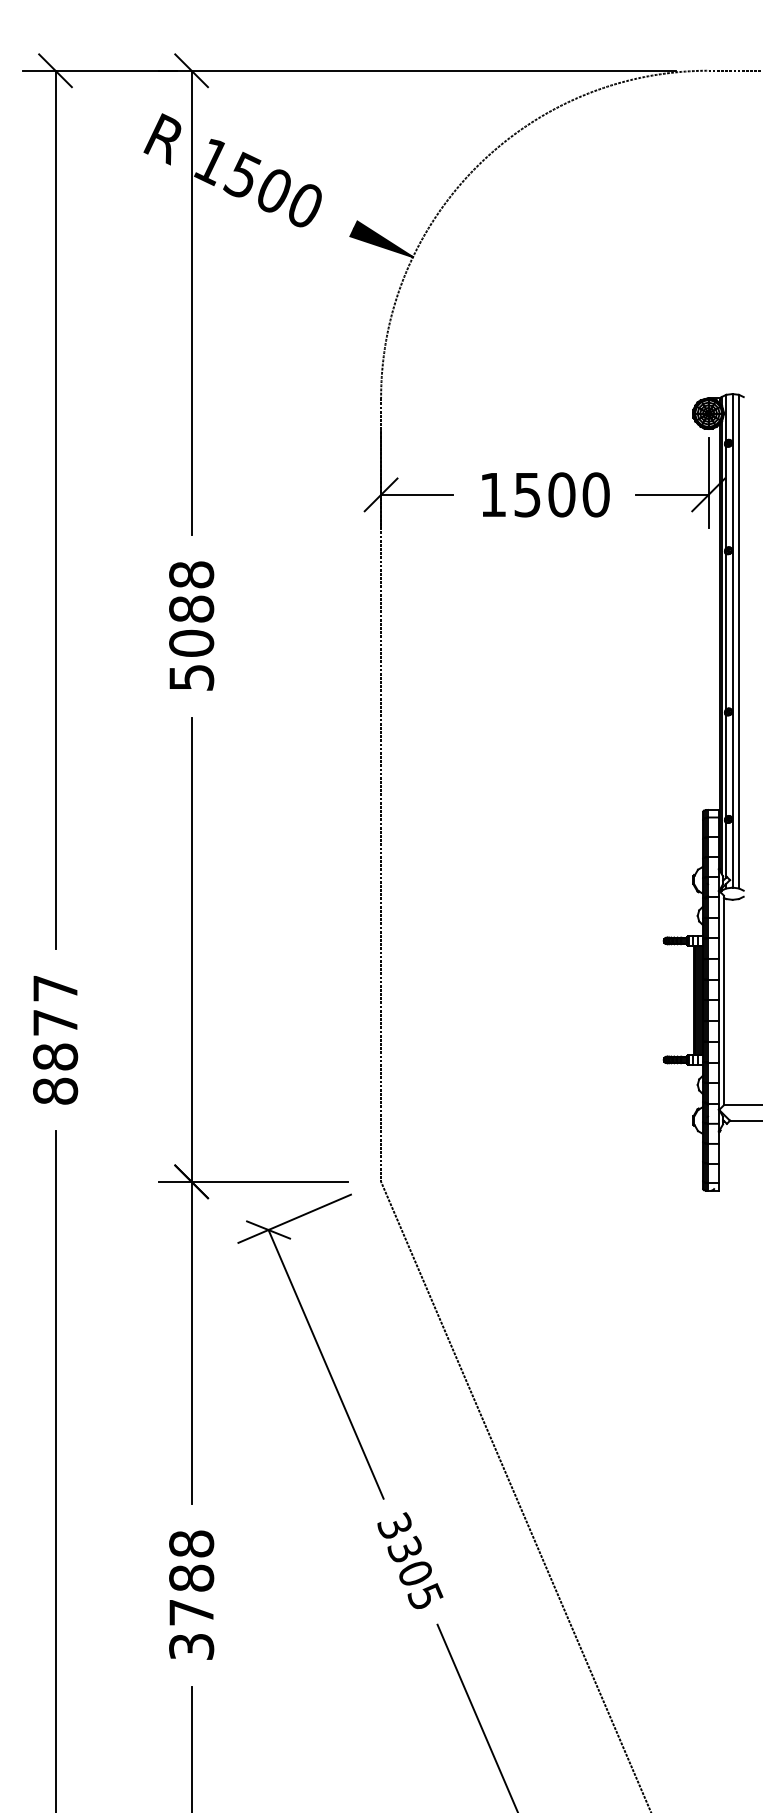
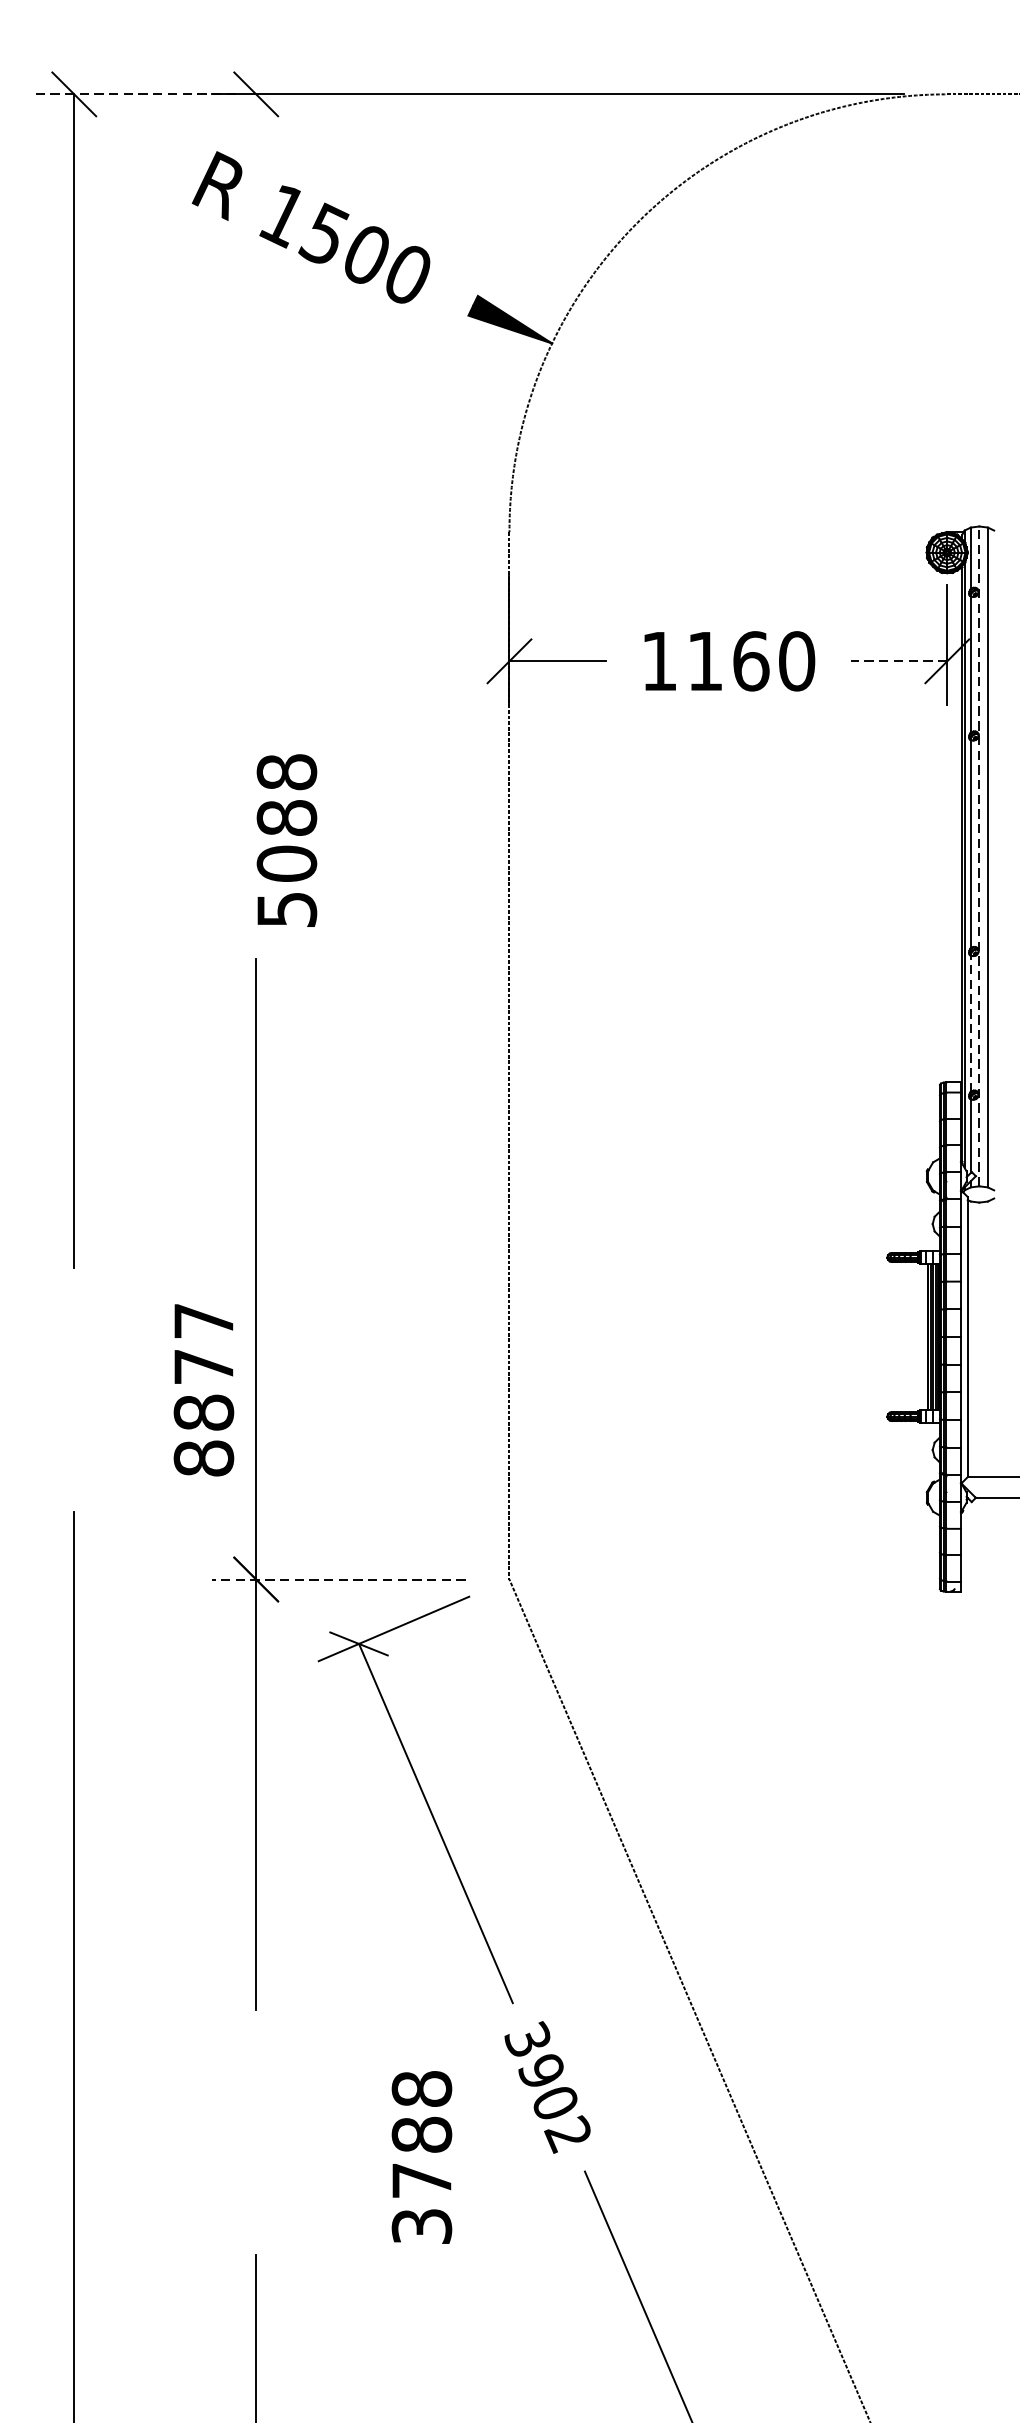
line: (99, 70) -> (133, 94), solid -> dashed
line: (191, 302) -> (256, 404), removed
text: (544, 494) -> (727, 660), 1500 -> 1160
line: (671, 494) -> (897, 660), solid -> dashed
text: (191, 625) -> (286, 839), moved
line: (732, 640) -> (979, 855), solid -> dashed
line: (726, 765) -> (971, 1023), solid -> dashed
text: (55, 1040) -> (203, 1390), moved
line: (253, 1181) -> (338, 1579), solid -> dashed
text: (415, 1573) -> (555, 2103), 3305 -> 3902
text: (191, 1594) -> (421, 2156), moved

